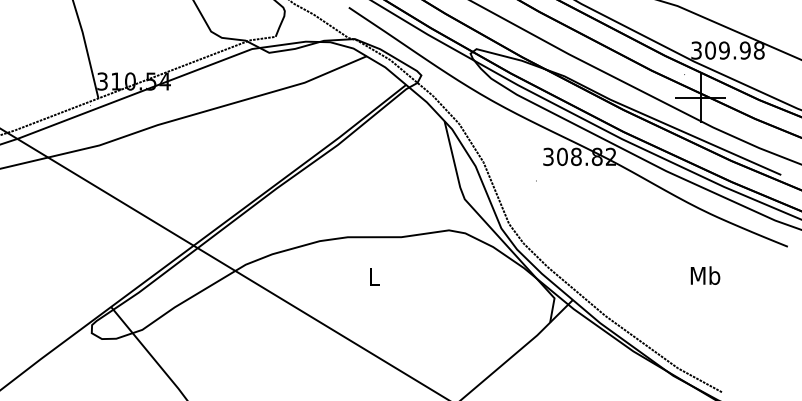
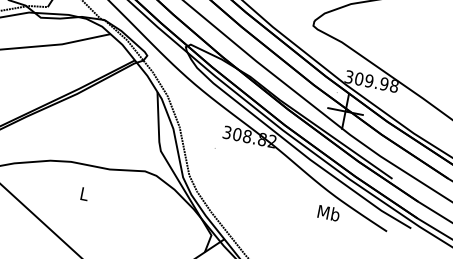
text: (705, 275) -> (328, 213), moved

